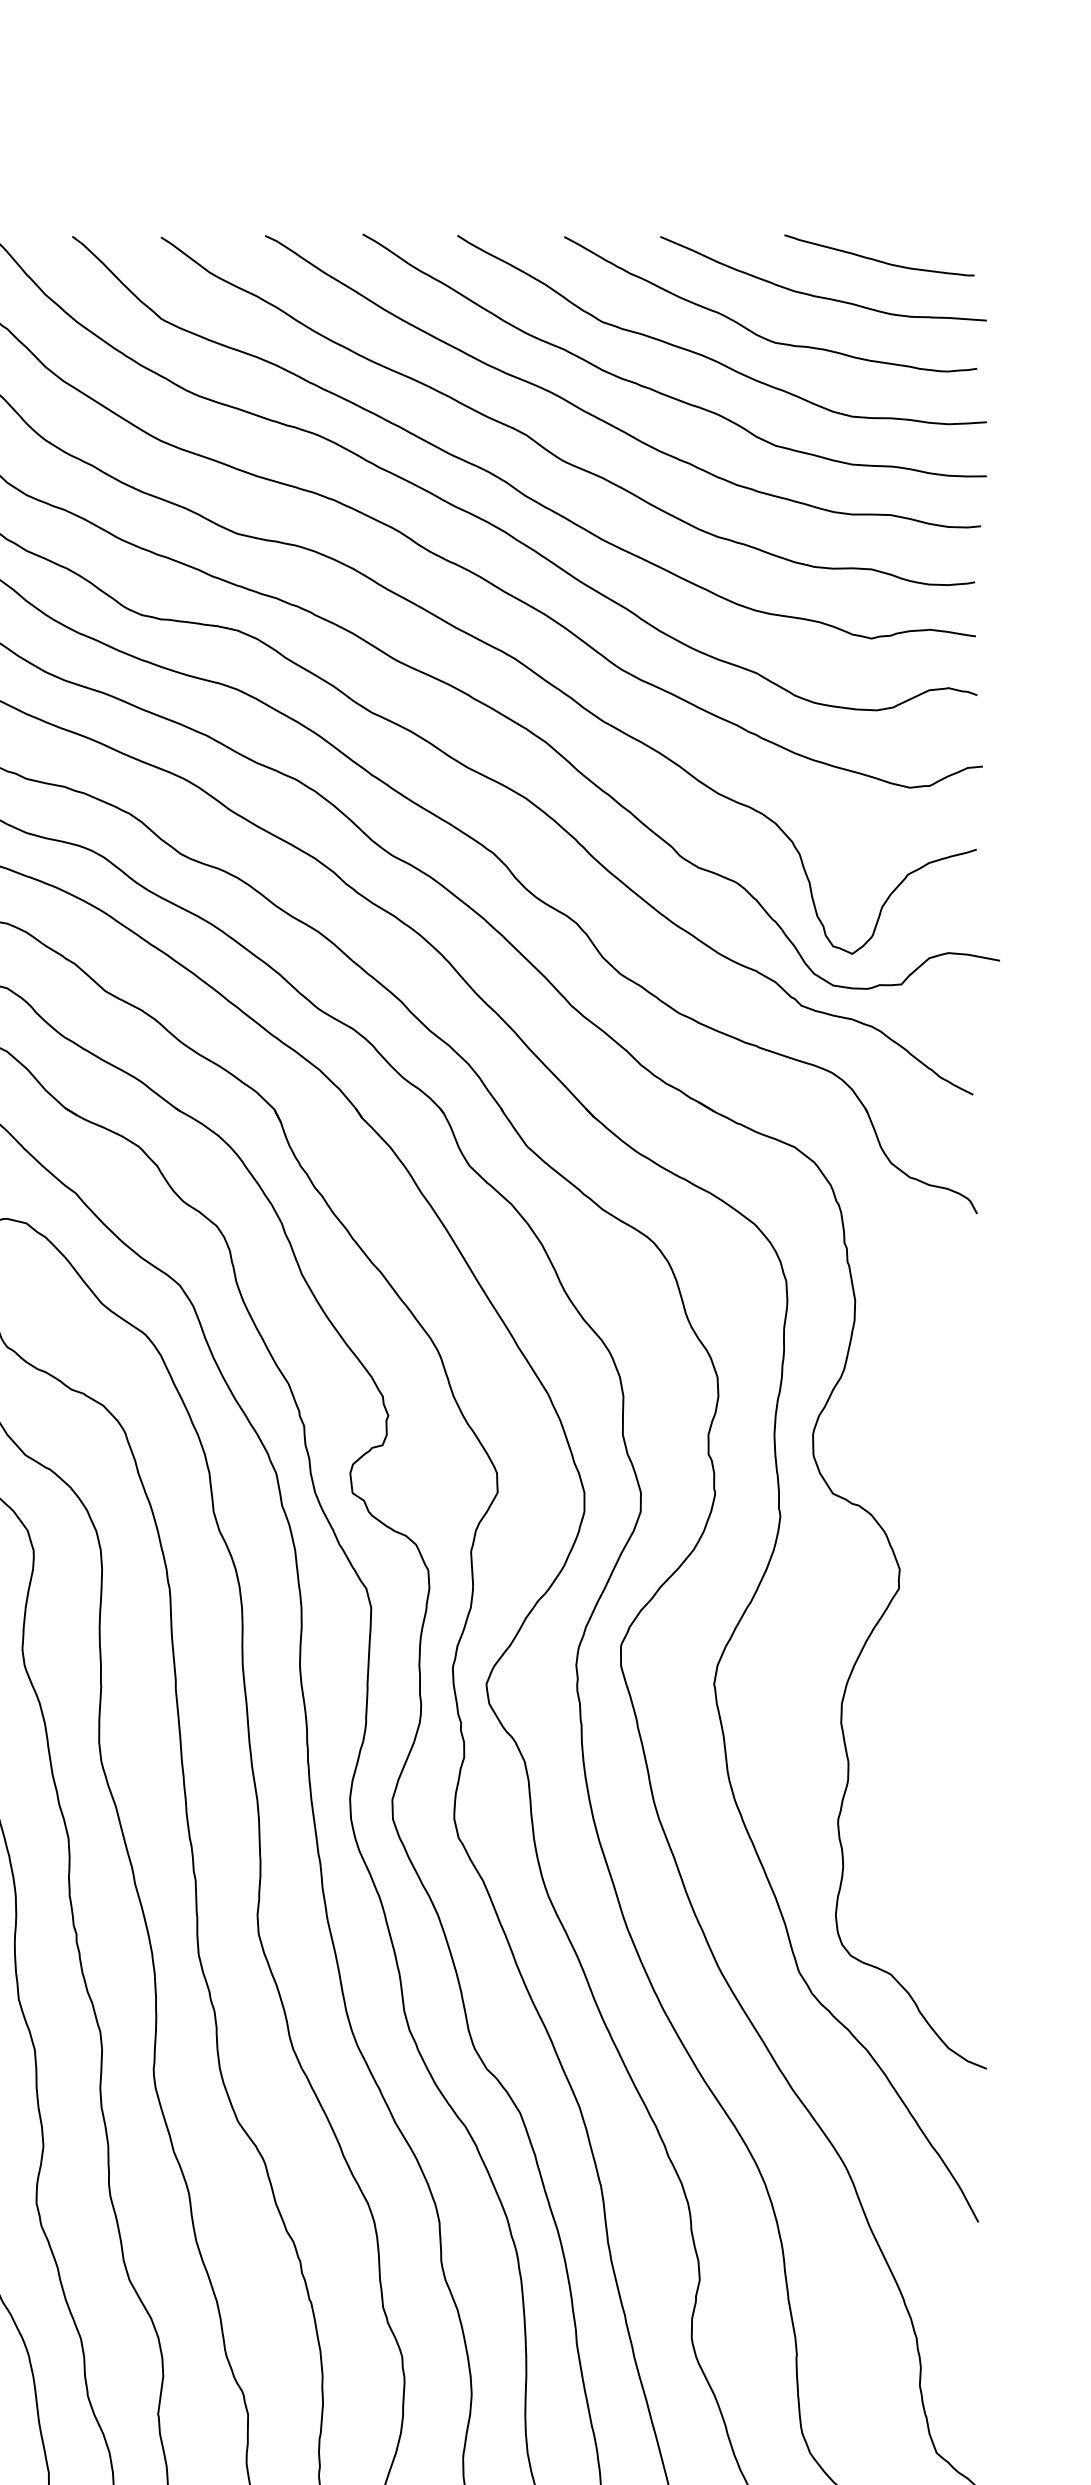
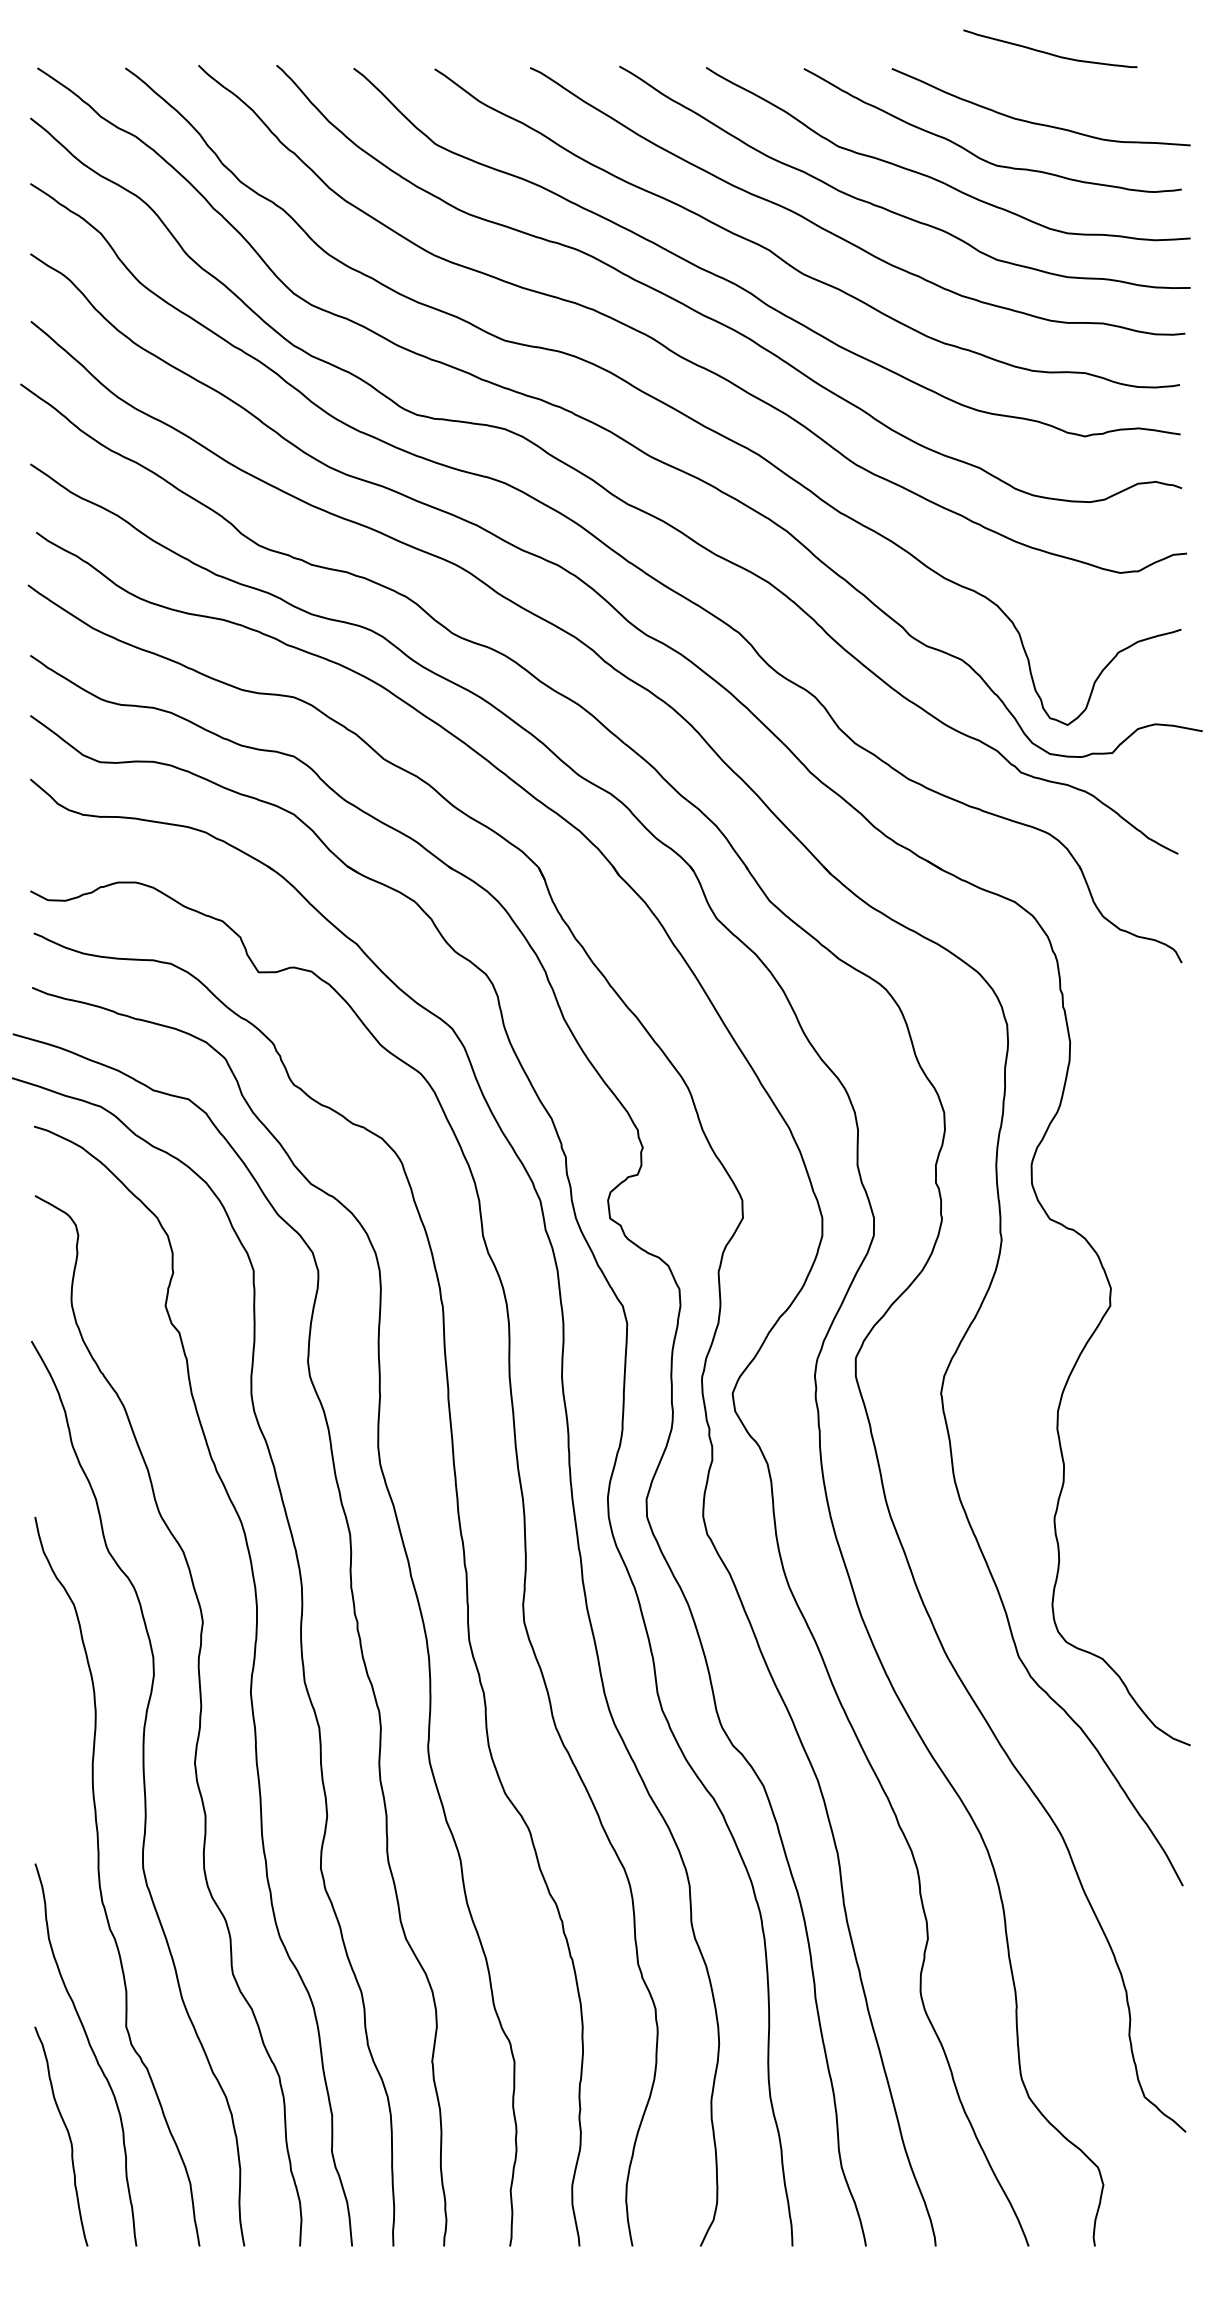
curve: (877, 259) -> (1048, 52), moved

